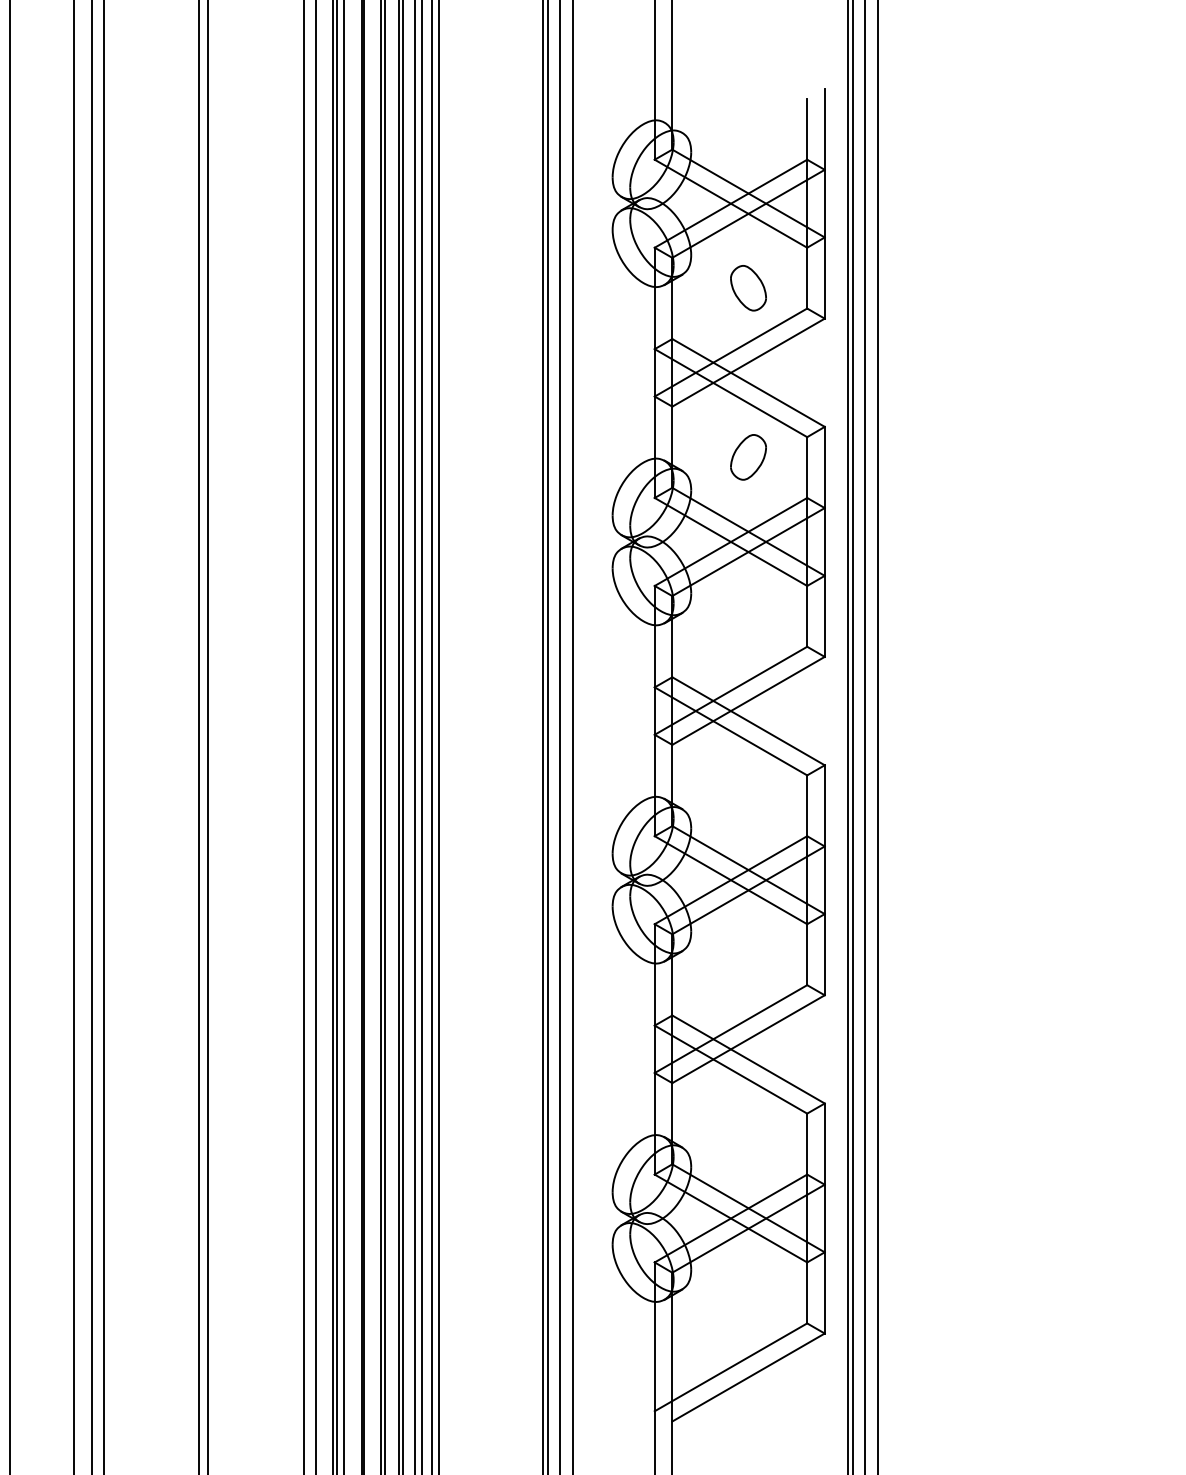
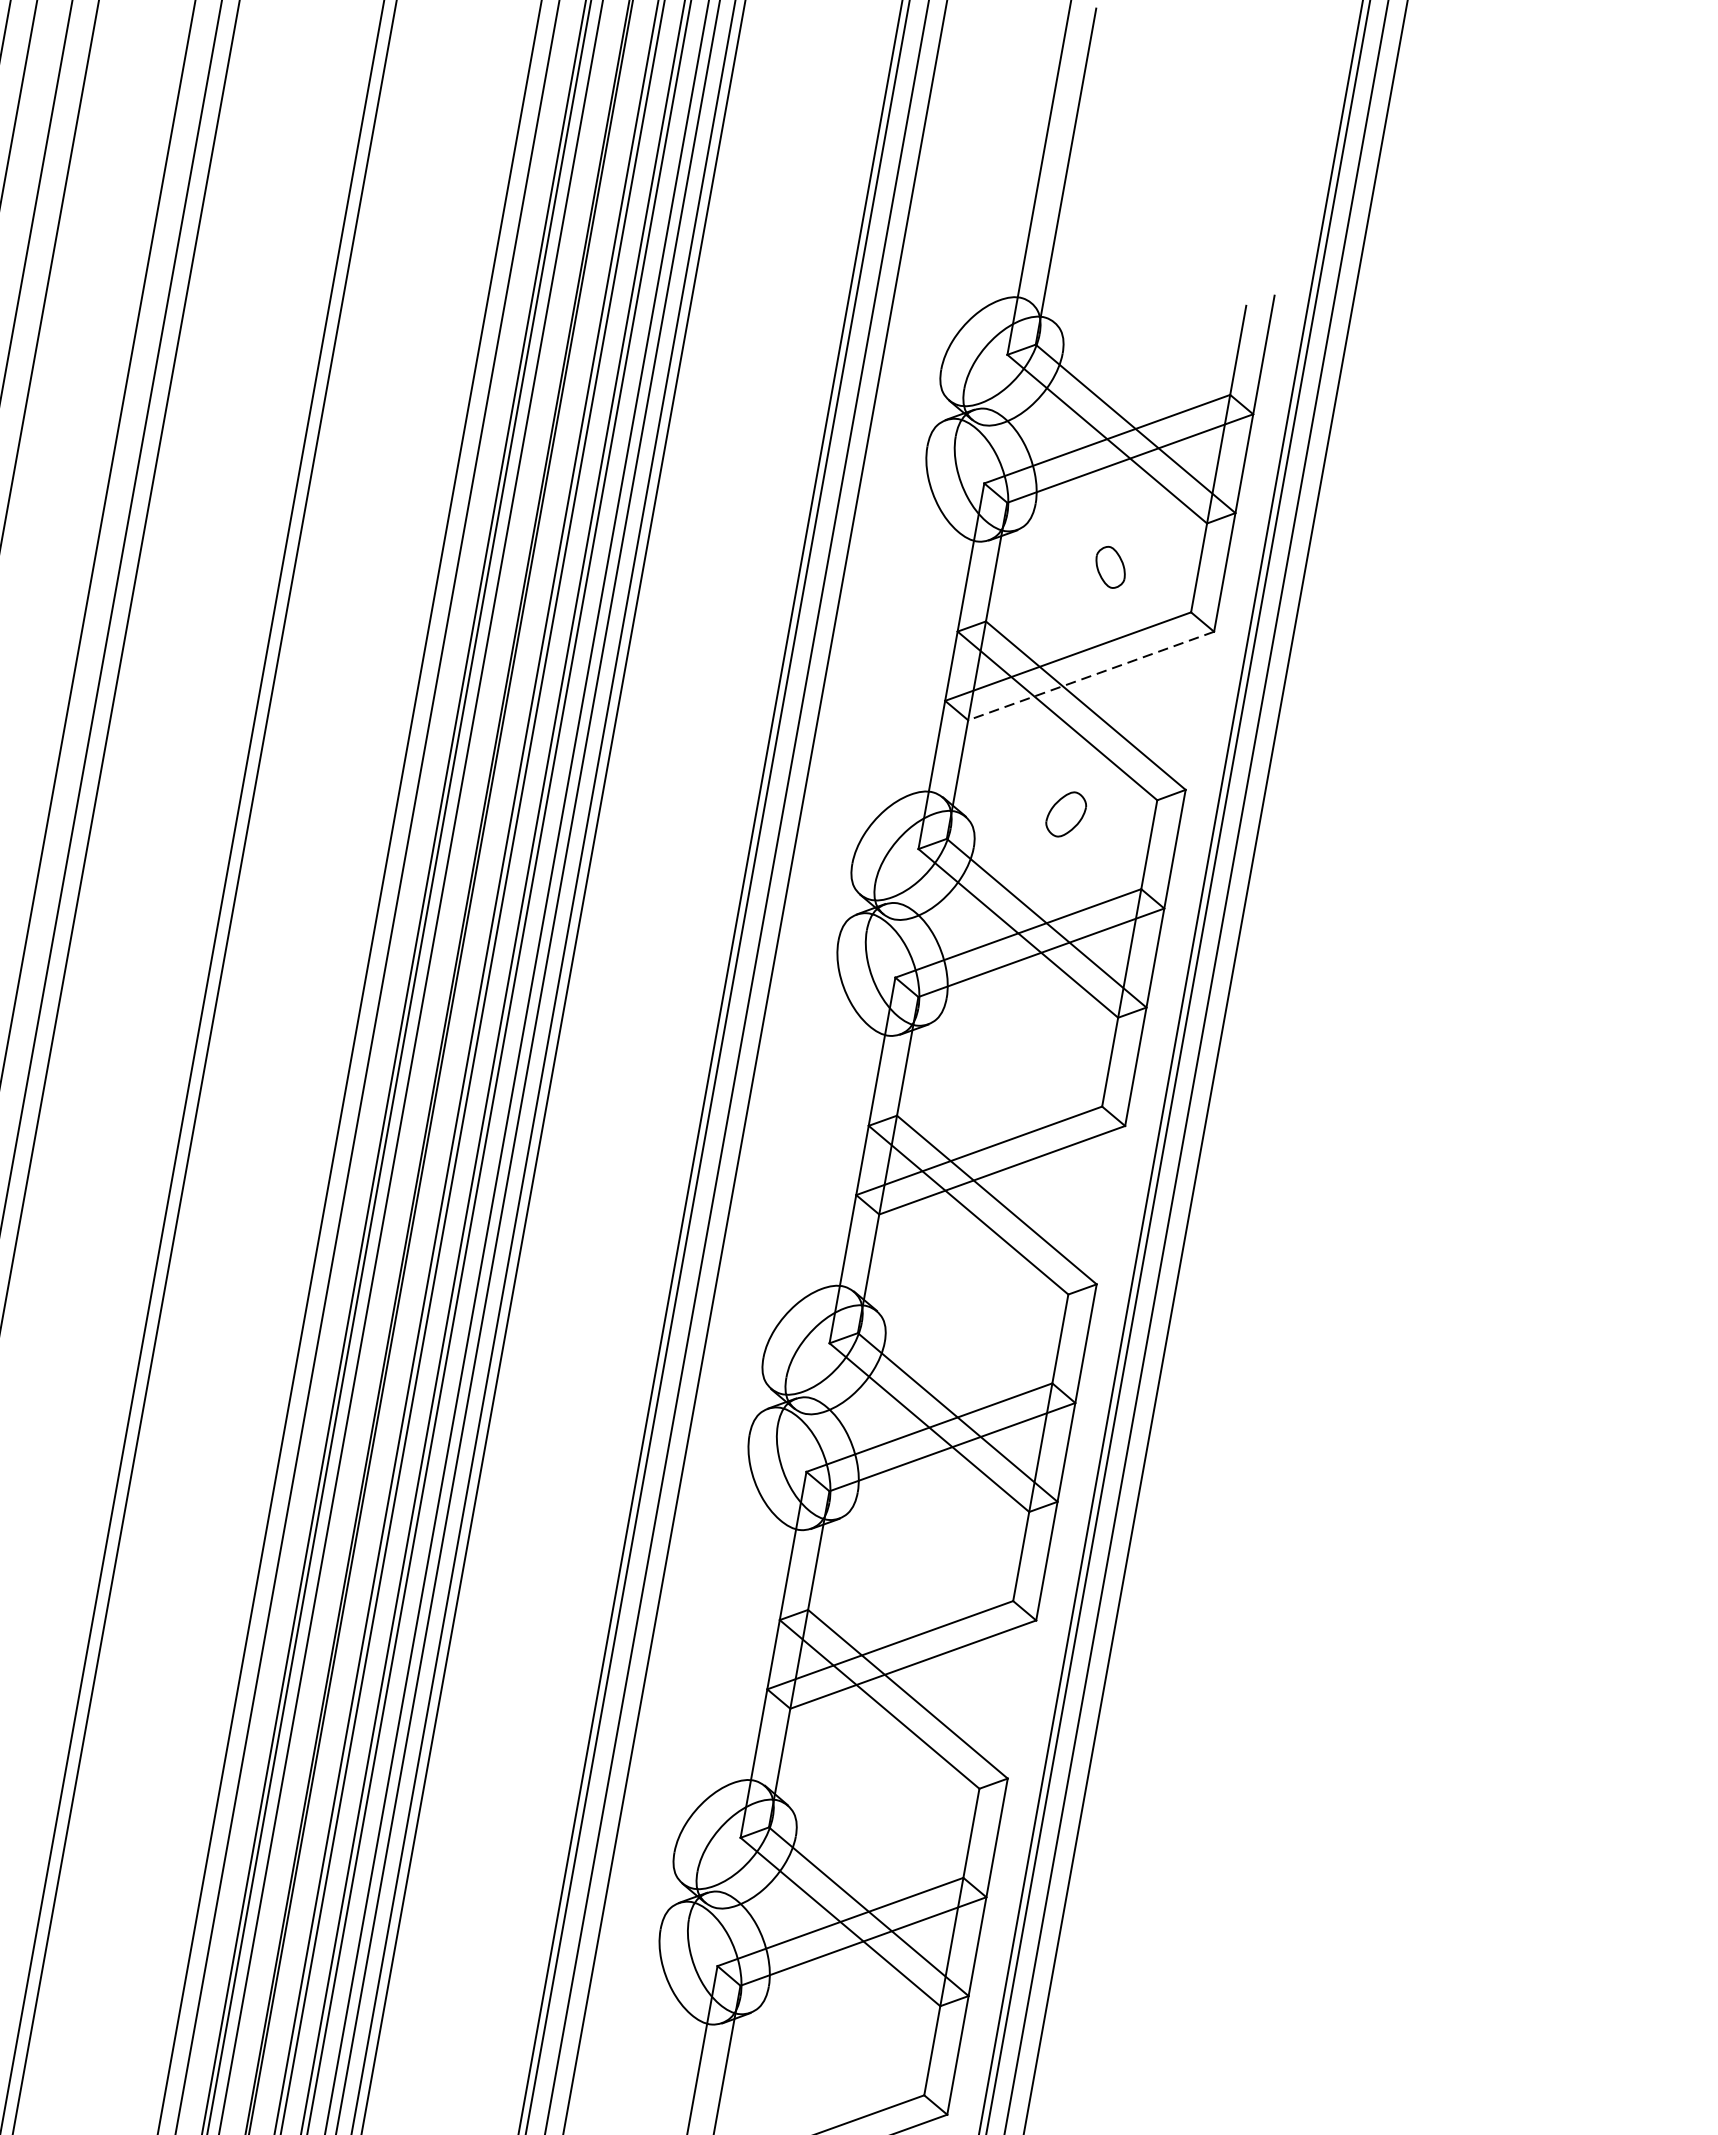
part: (748, 288) -> (1110, 567), size x0.6
line: (748, 362) -> (1091, 675), solid -> dashed
part: (748, 457) -> (1066, 814), size x0.7

